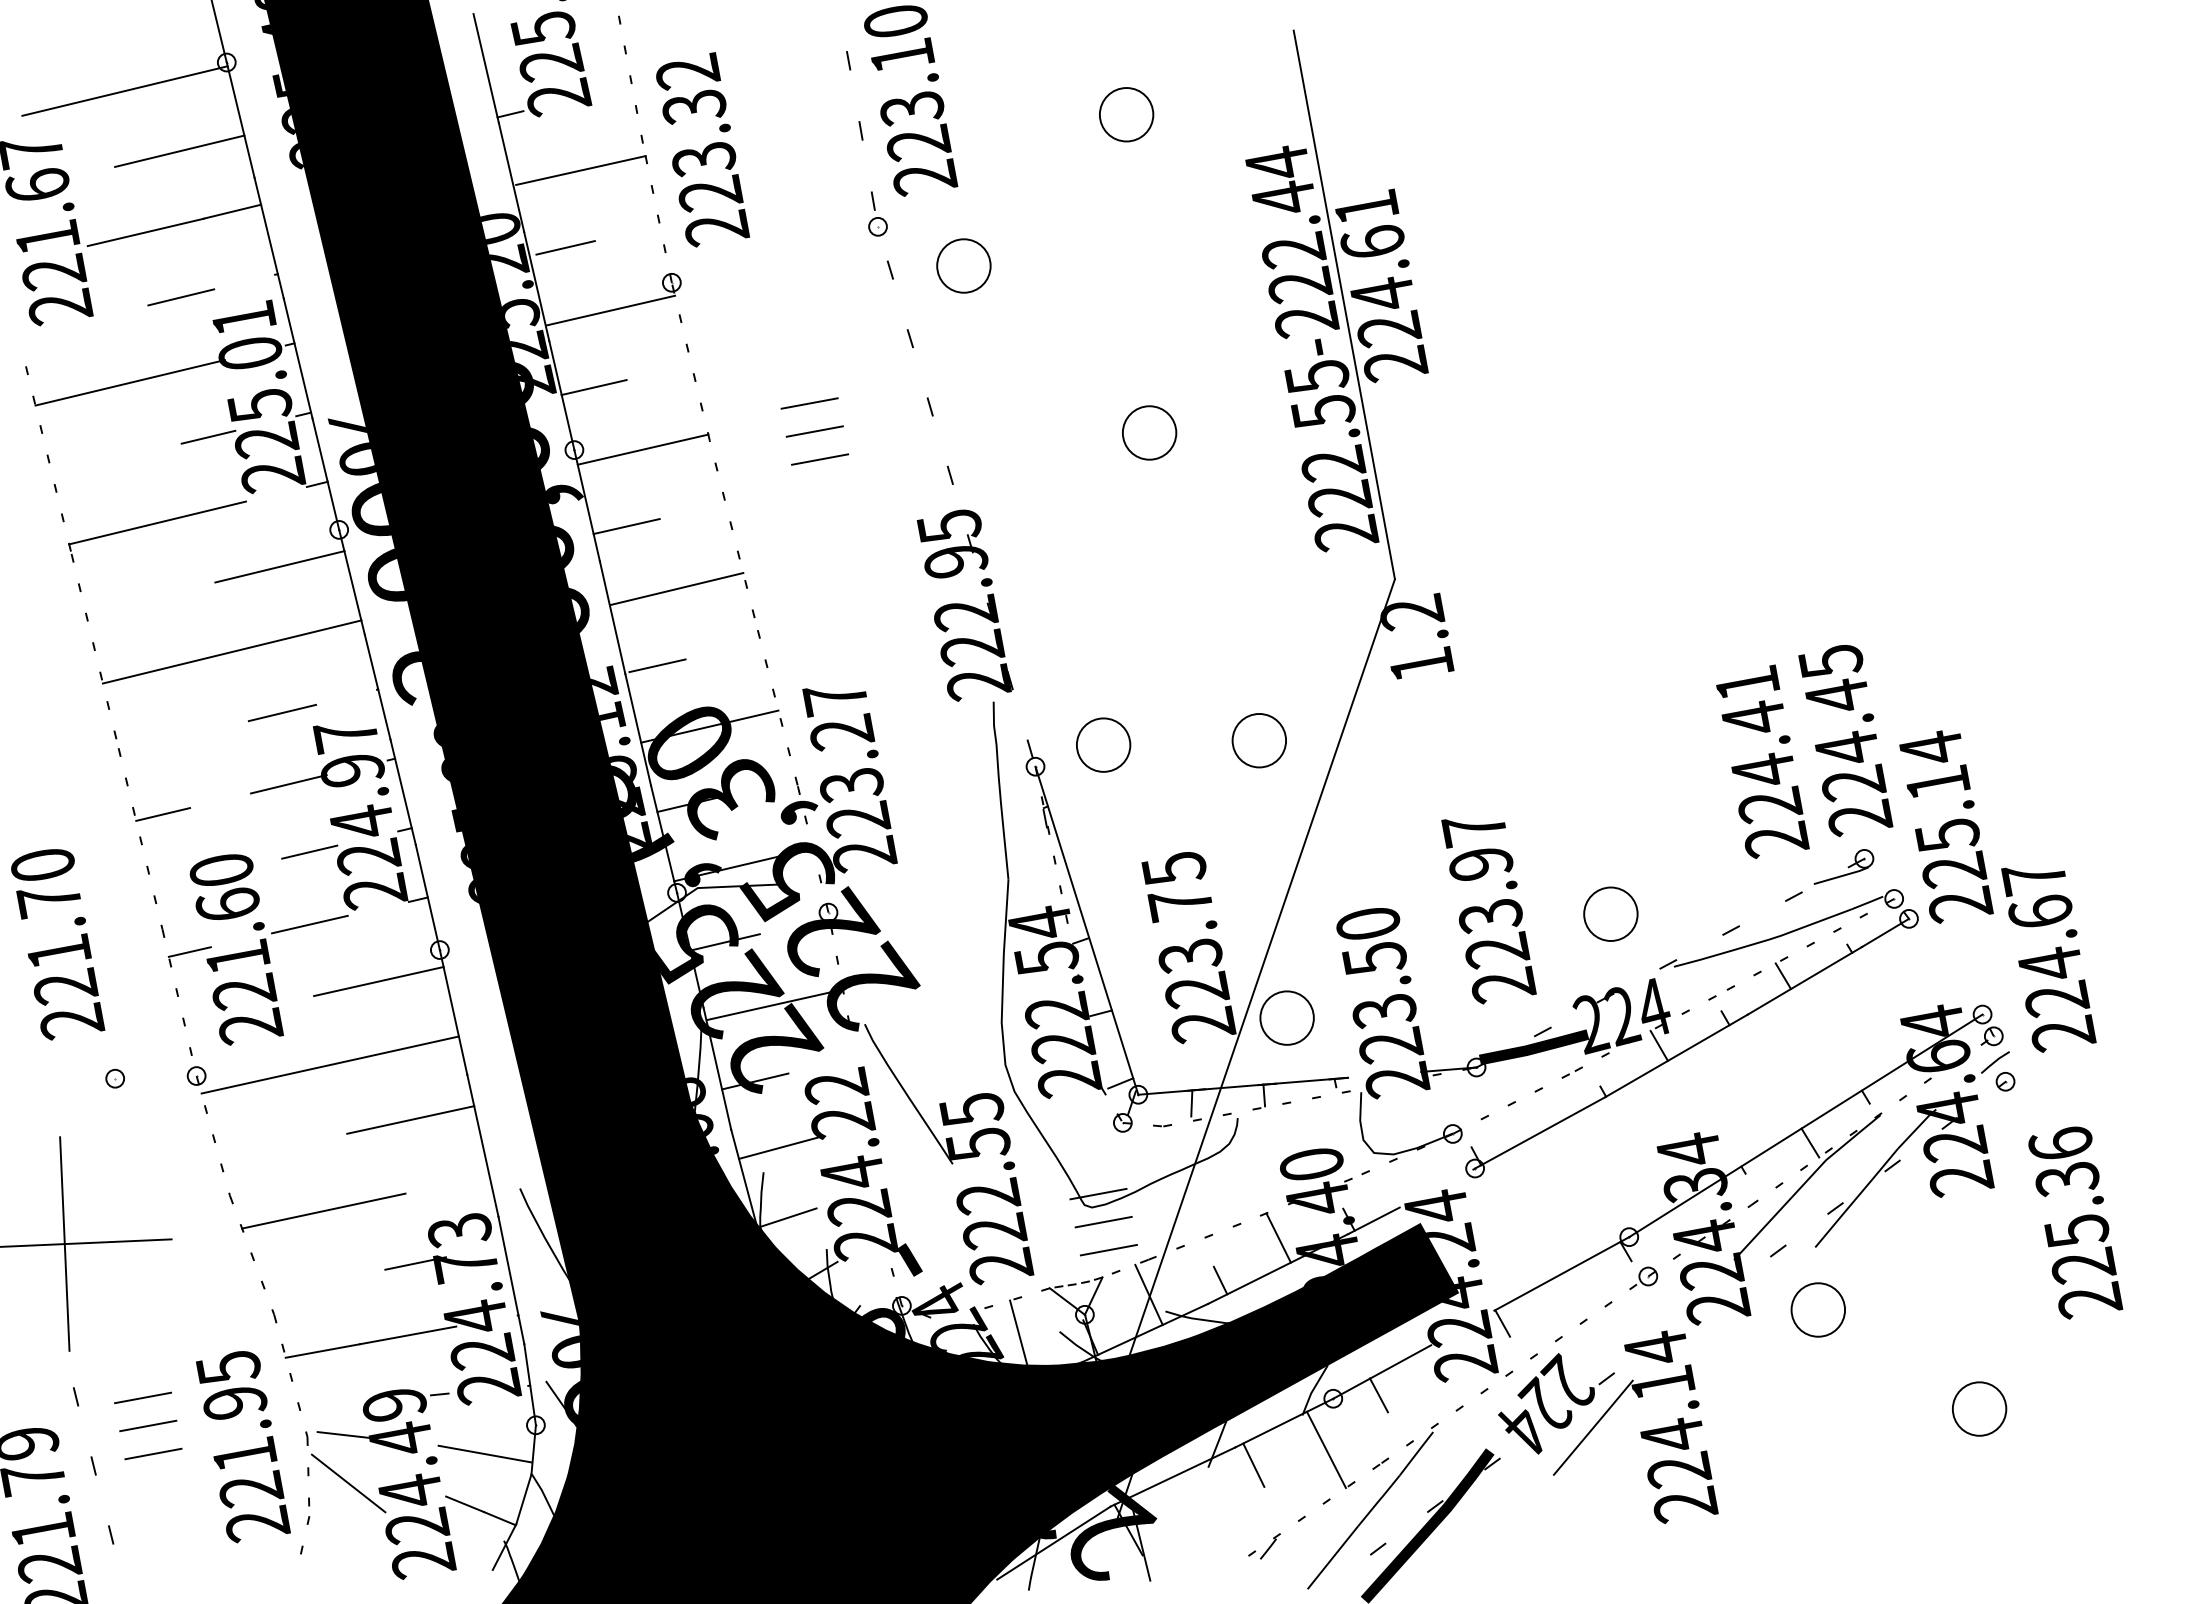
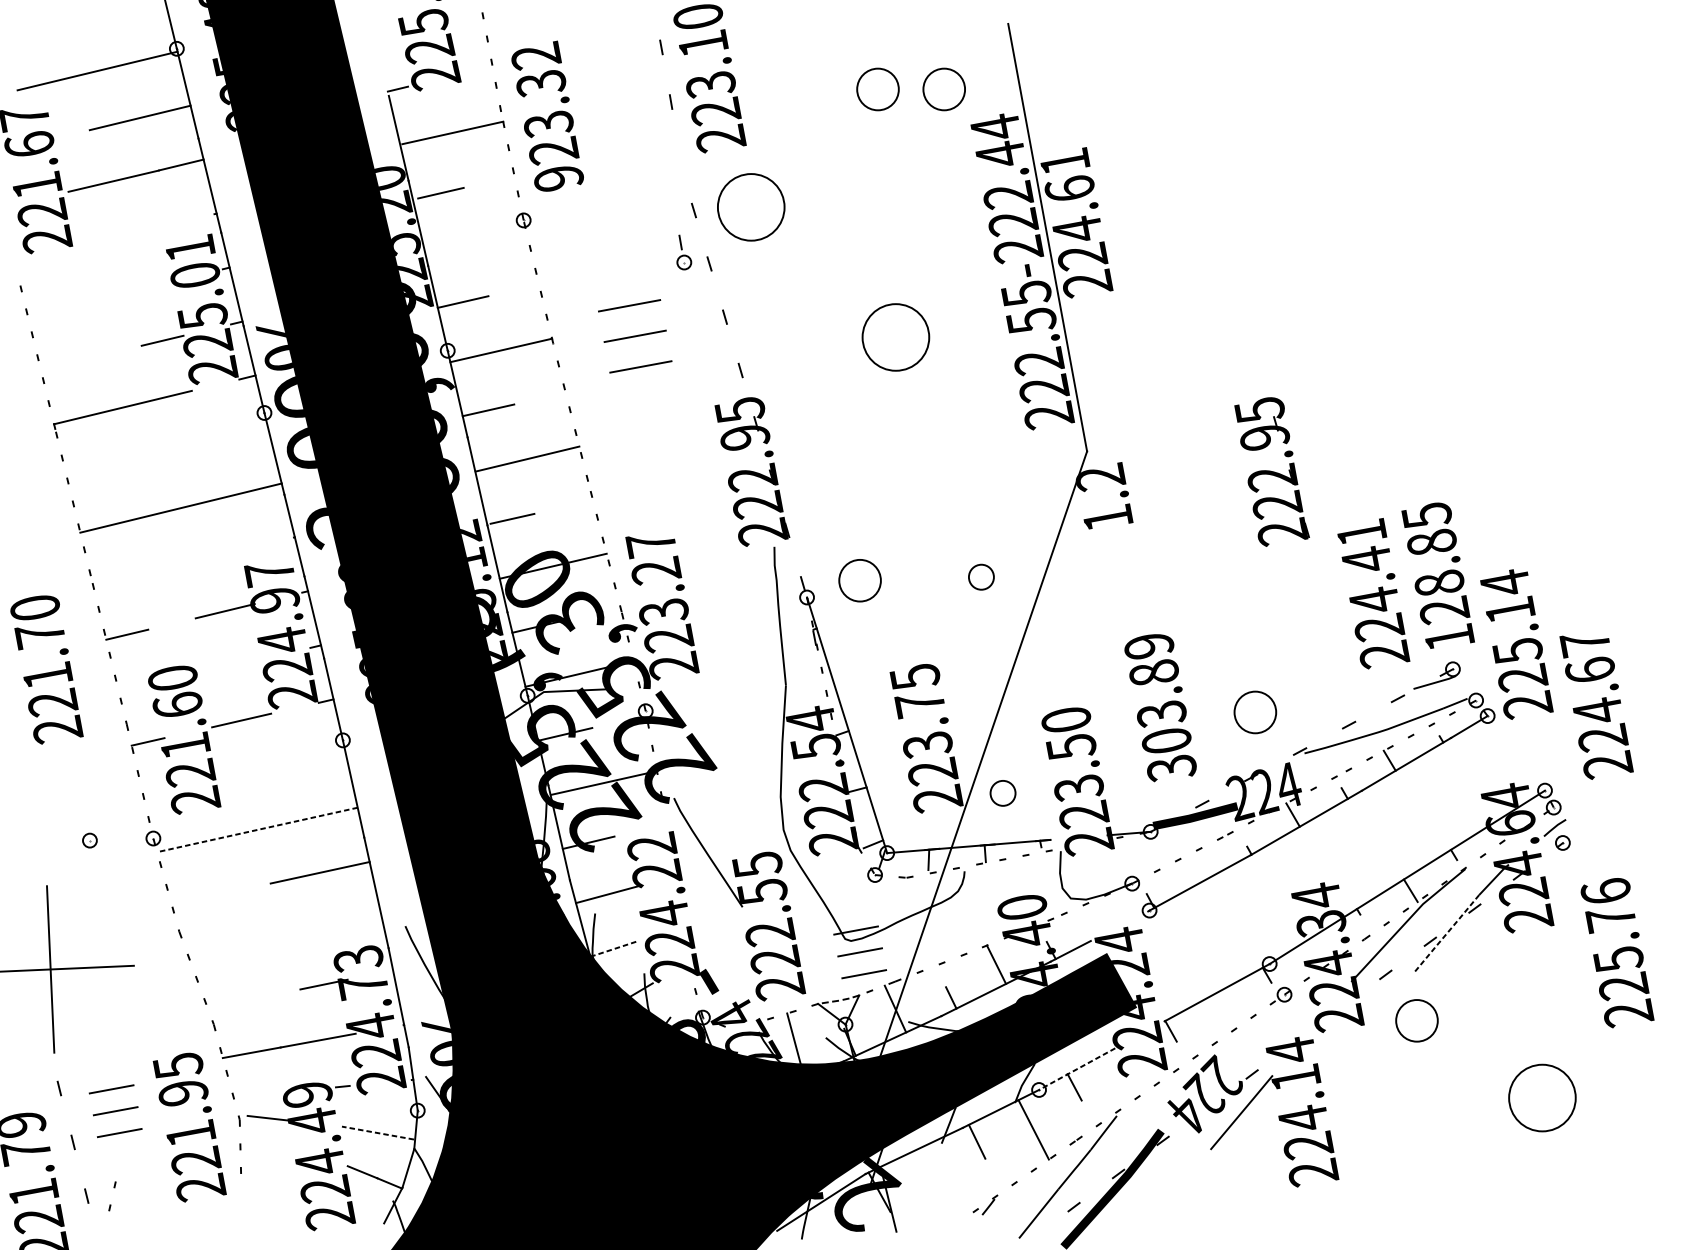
line: (485, 68) -> (378, 53), removed
circle: (1211, 114) -> (944, 89), added
part: (877, 213) -> (683, 252), moved
text: (717, 227) -> (559, 177), 223.32 -> 923.32
circle: (963, 265) -> (750, 206), size x1.6
line: (181, 297) -> (141, 231), removed
line: (610, 310) -> (475, 242), removed
line: (129, 382) -> (101, 298), removed
part: (814, 431) -> (634, 336), size x1.4
circle: (1149, 432) -> (895, 337), size x1.6
line: (279, 566) -> (217, 441), removed
part: (1631, 605) -> (1271, 471), added
line: (282, 712) -> (220, 555), removed
circle: (1259, 740) -> (981, 577), size x0.6
text: (1849, 757) -> (1441, 590), 224.45 -> 128.85
line: (309, 851) -> (241, 663), removed
text: (1488, 908) -> (1160, 707), 223.97 -> 303.89
text: (58, 944) -> (47, 669), moved
text: (2048, 959) -> (1596, 707), moved
line: (378, 981) -> (295, 764), removed
circle: (1286, 1017) -> (1002, 792), size x0.6
line: (330, 1065) -> (257, 830), solid -> dashed
text: (2066, 1180) -> (1610, 919), 225.36 -> 225.76
line: (1856, 1197) -> (1446, 933), solid -> dashed
line: (323, 1210) -> (252, 943), removed
line: (787, 1218) -> (613, 949), solid -> dashed
line: (1382, 1372) -> (1077, 1069), solid -> dashed
circle: (1979, 1408) -> (1542, 1097), size x1.6
line: (484, 1454) -> (377, 1133), solid -> dashed
line: (348, 1483) -> (271, 1156), removed
line: (302, 1545) -> (110, 1204), moved

